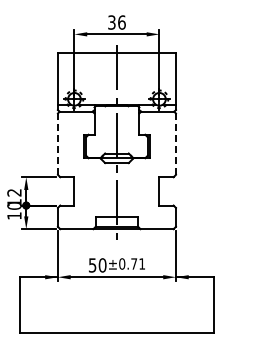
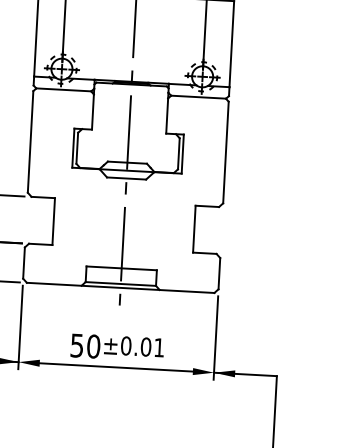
line: (57, 144) -> (29, 142), dashed -> solid
line: (175, 144) -> (225, 153), dashed -> solid
text: (134, 263) -> (146, 346), ±0.71 -> ±0.01

